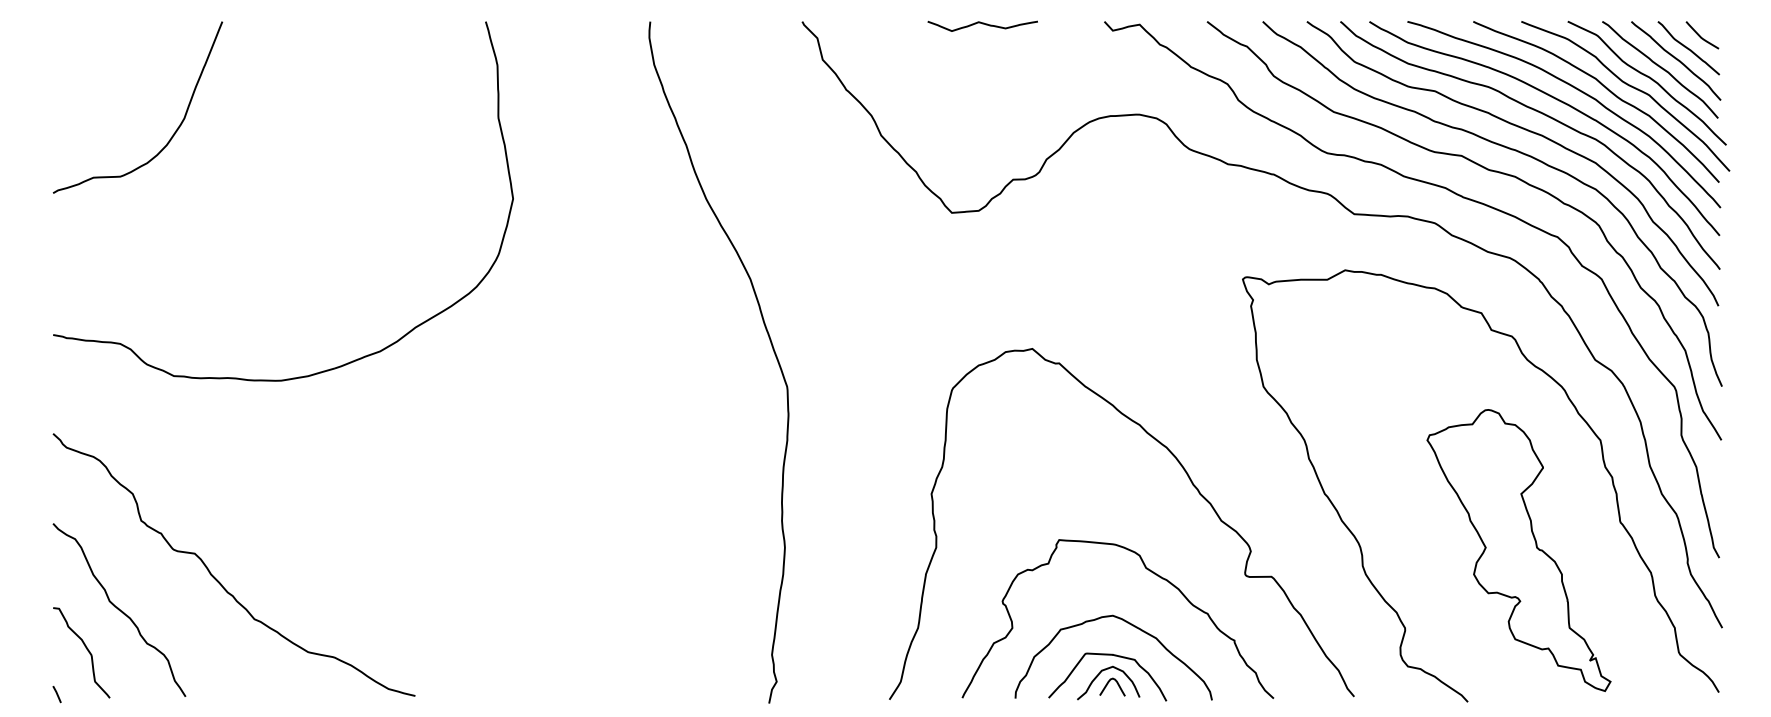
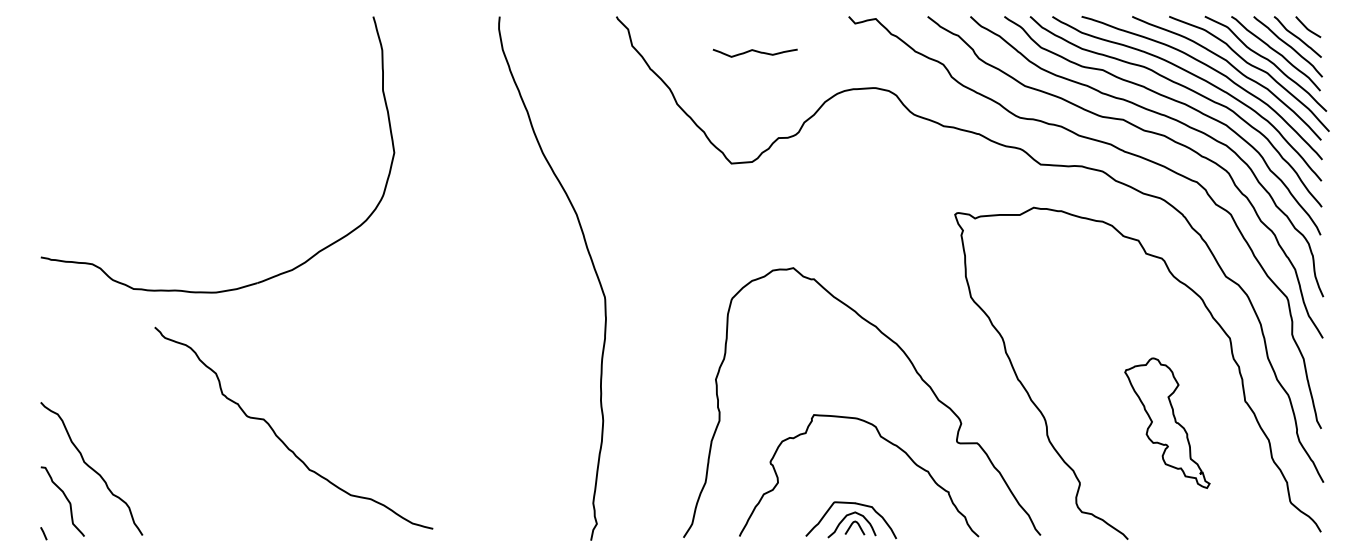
curve: (981, 24) -> (754, 51), moved
curve: (173, 132) -> (133, 101), removed
part: (1519, 551) -> (1167, 423), size x0.6
curve: (217, 579) -> (281, 439), moved
curve: (1130, 625) -> (868, 480), removed

